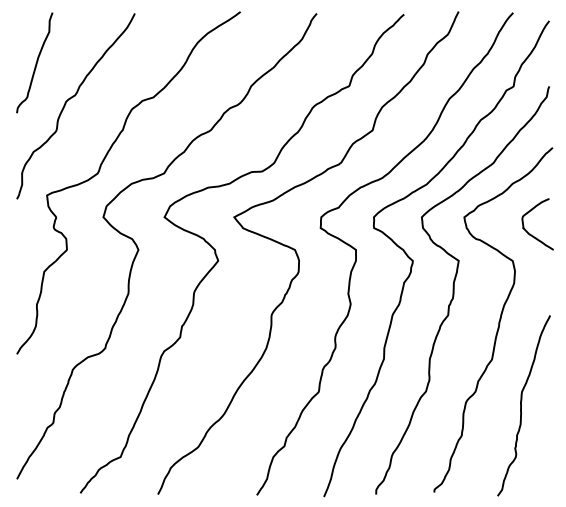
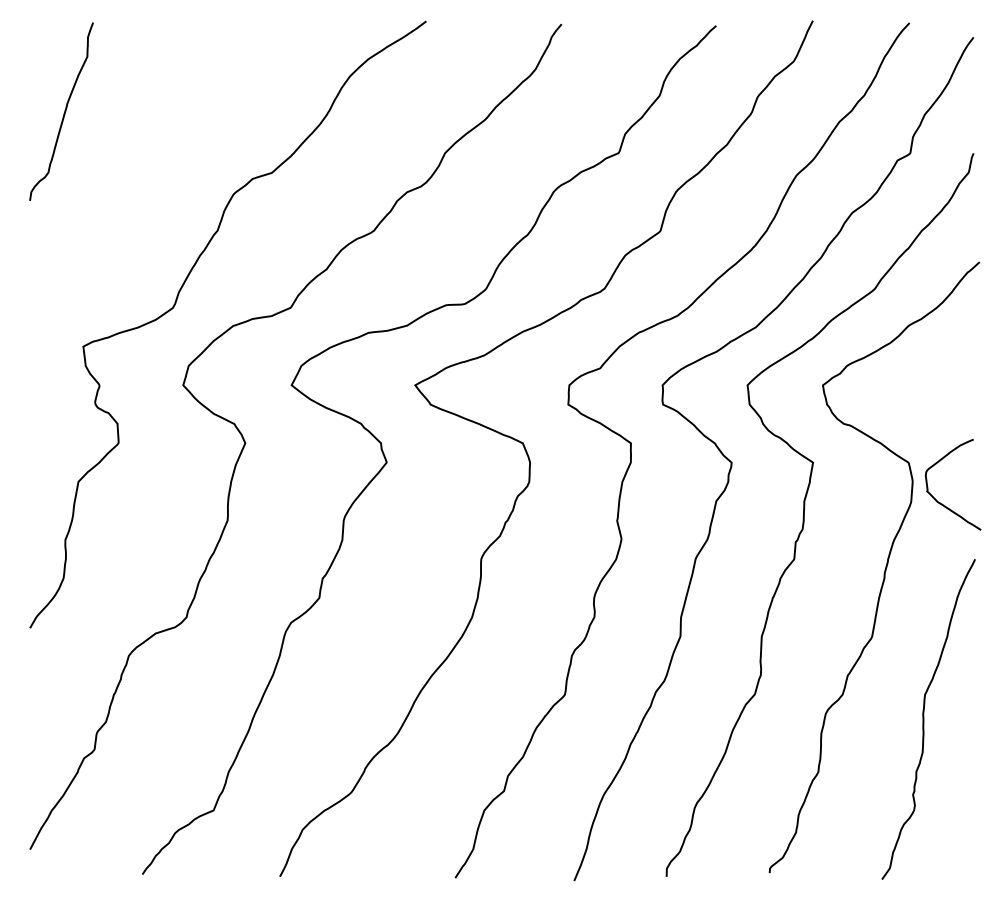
curve: (69, 100) -> (123, 178), removed
curve: (530, 233) -> (940, 500), moved

